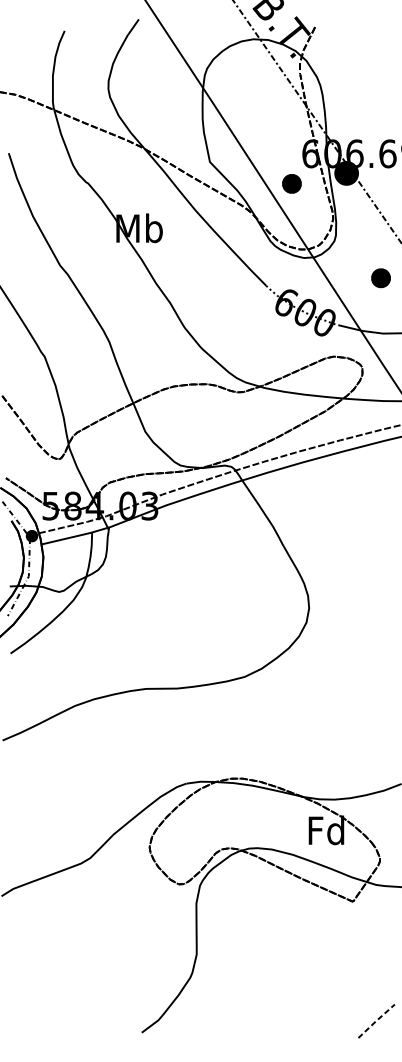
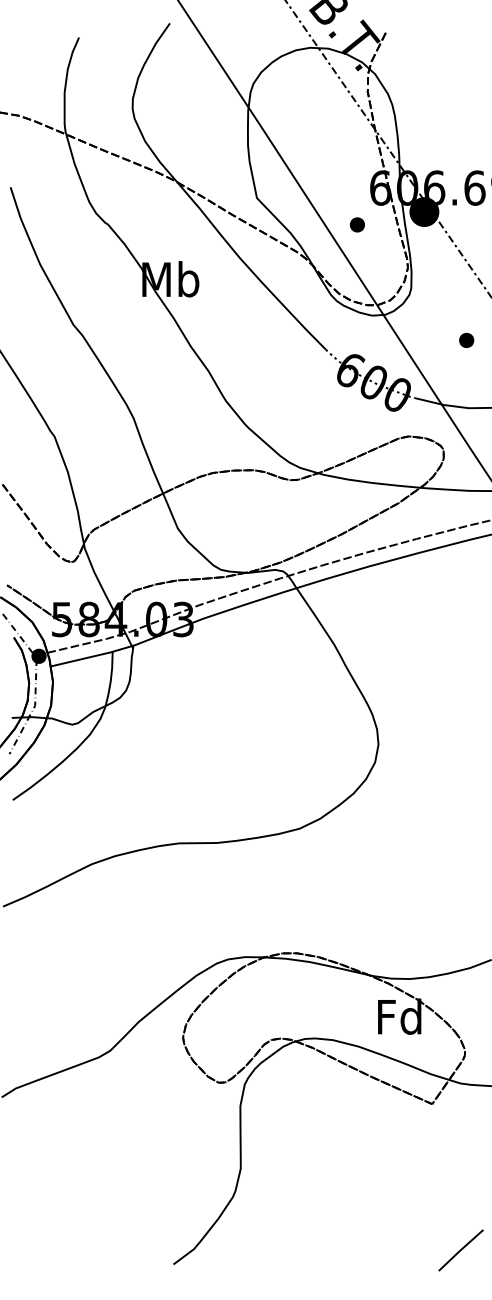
part: (292, 183) -> (357, 224), size x0.62
part: (381, 278) -> (466, 340), size x0.62
line: (376, 1021) -> (460, 1250), dashed -> solid

